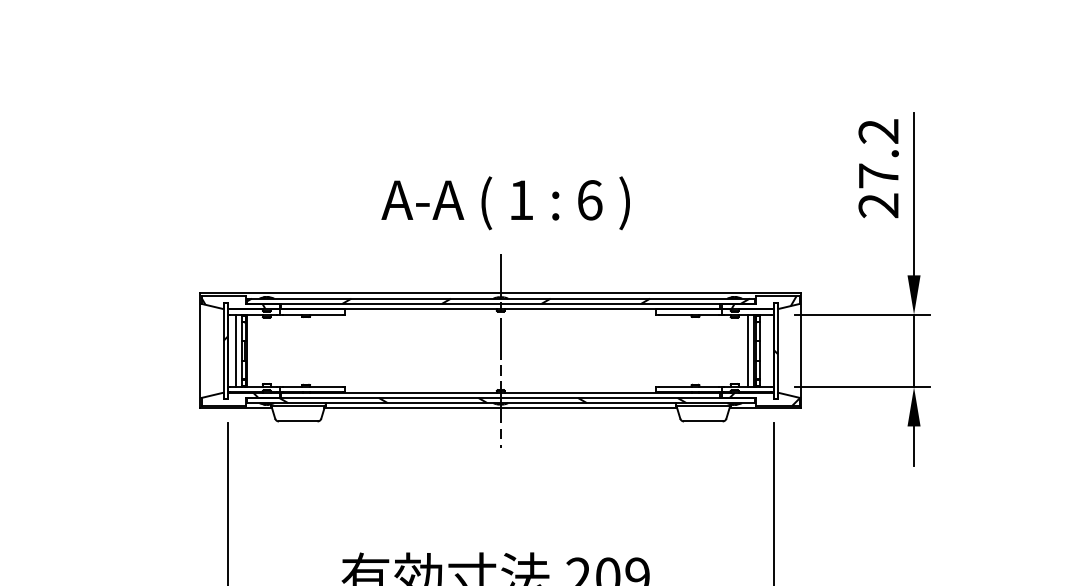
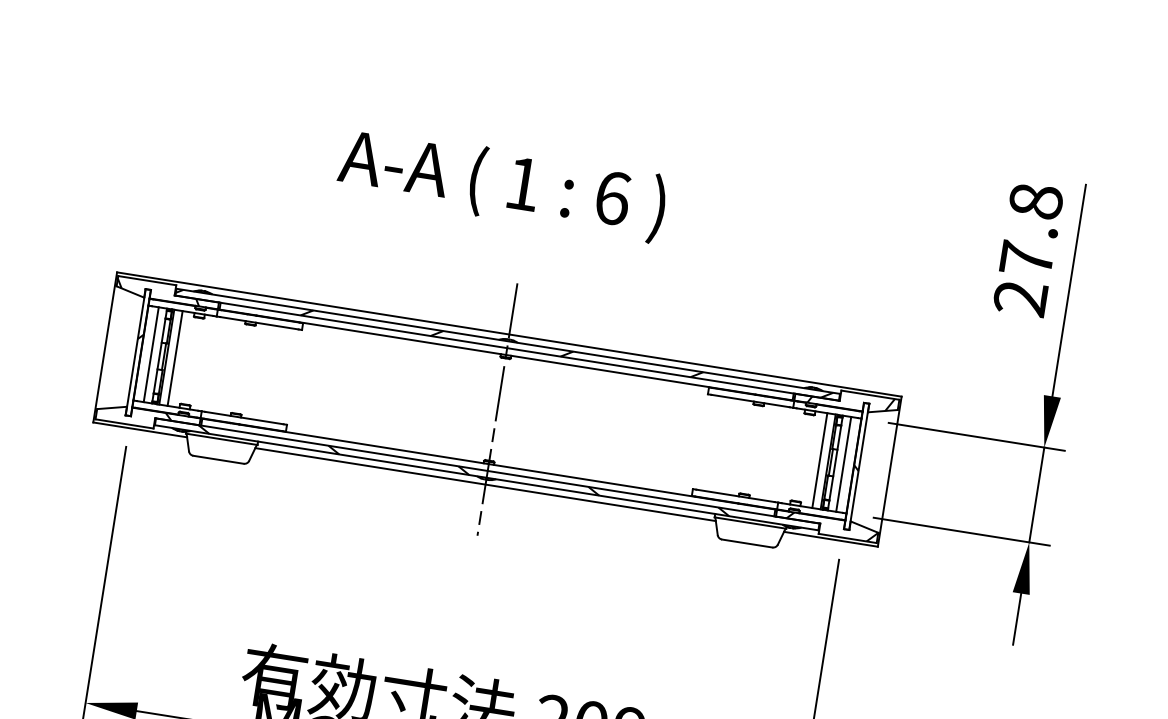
text: (878, 131) -> (1035, 201), 27.2 -> 27.8
text: (505, 203) -> (501, 184), moved
line: (253, 350) -> (174, 357), added
line: (766, 350) -> (844, 463), added

